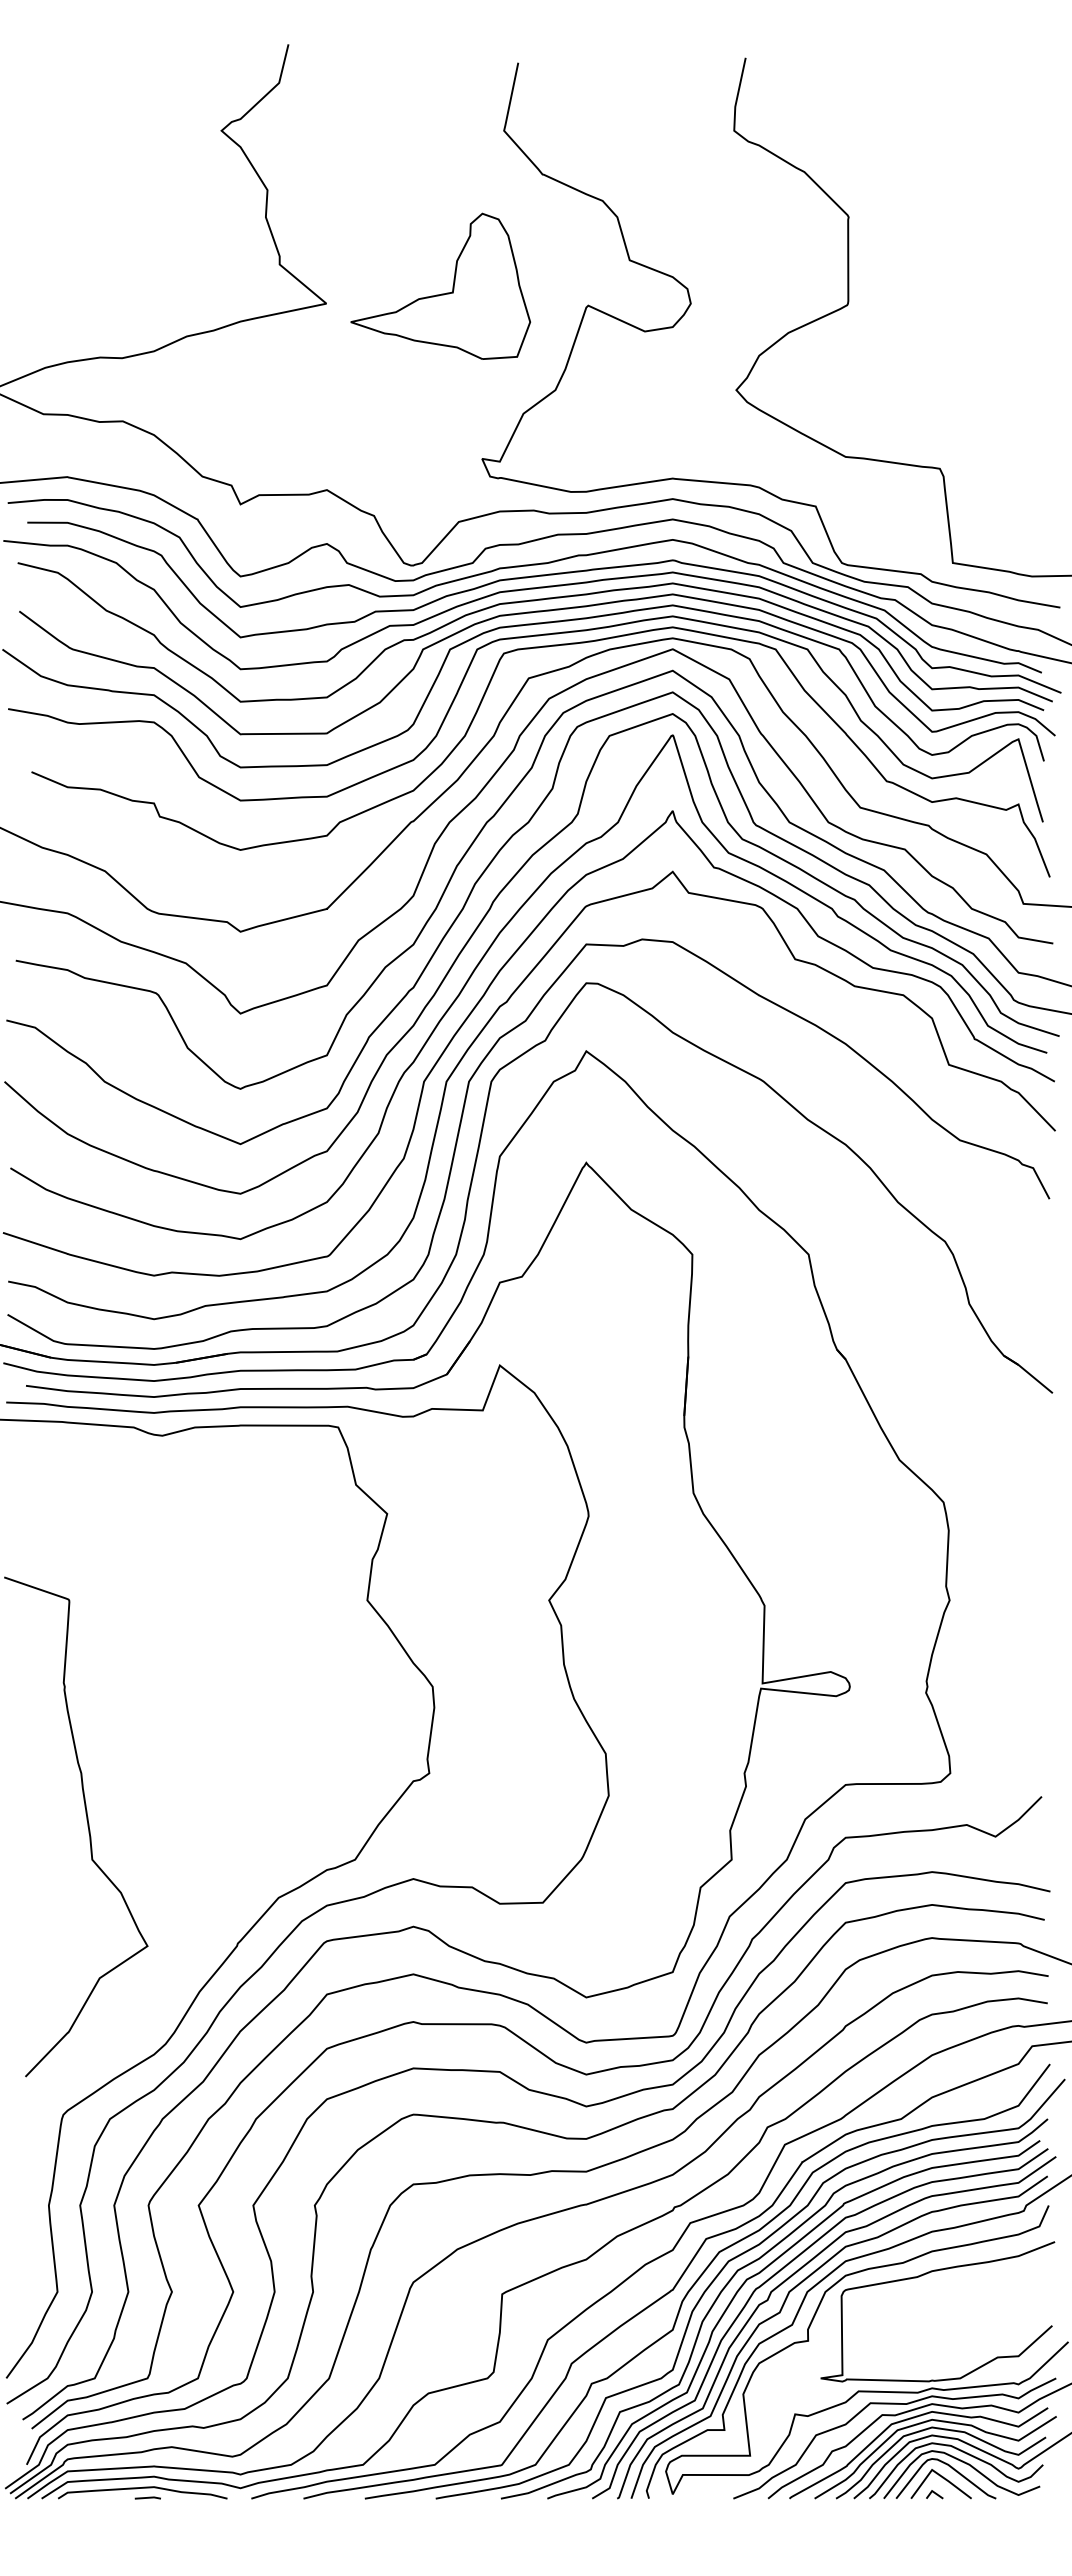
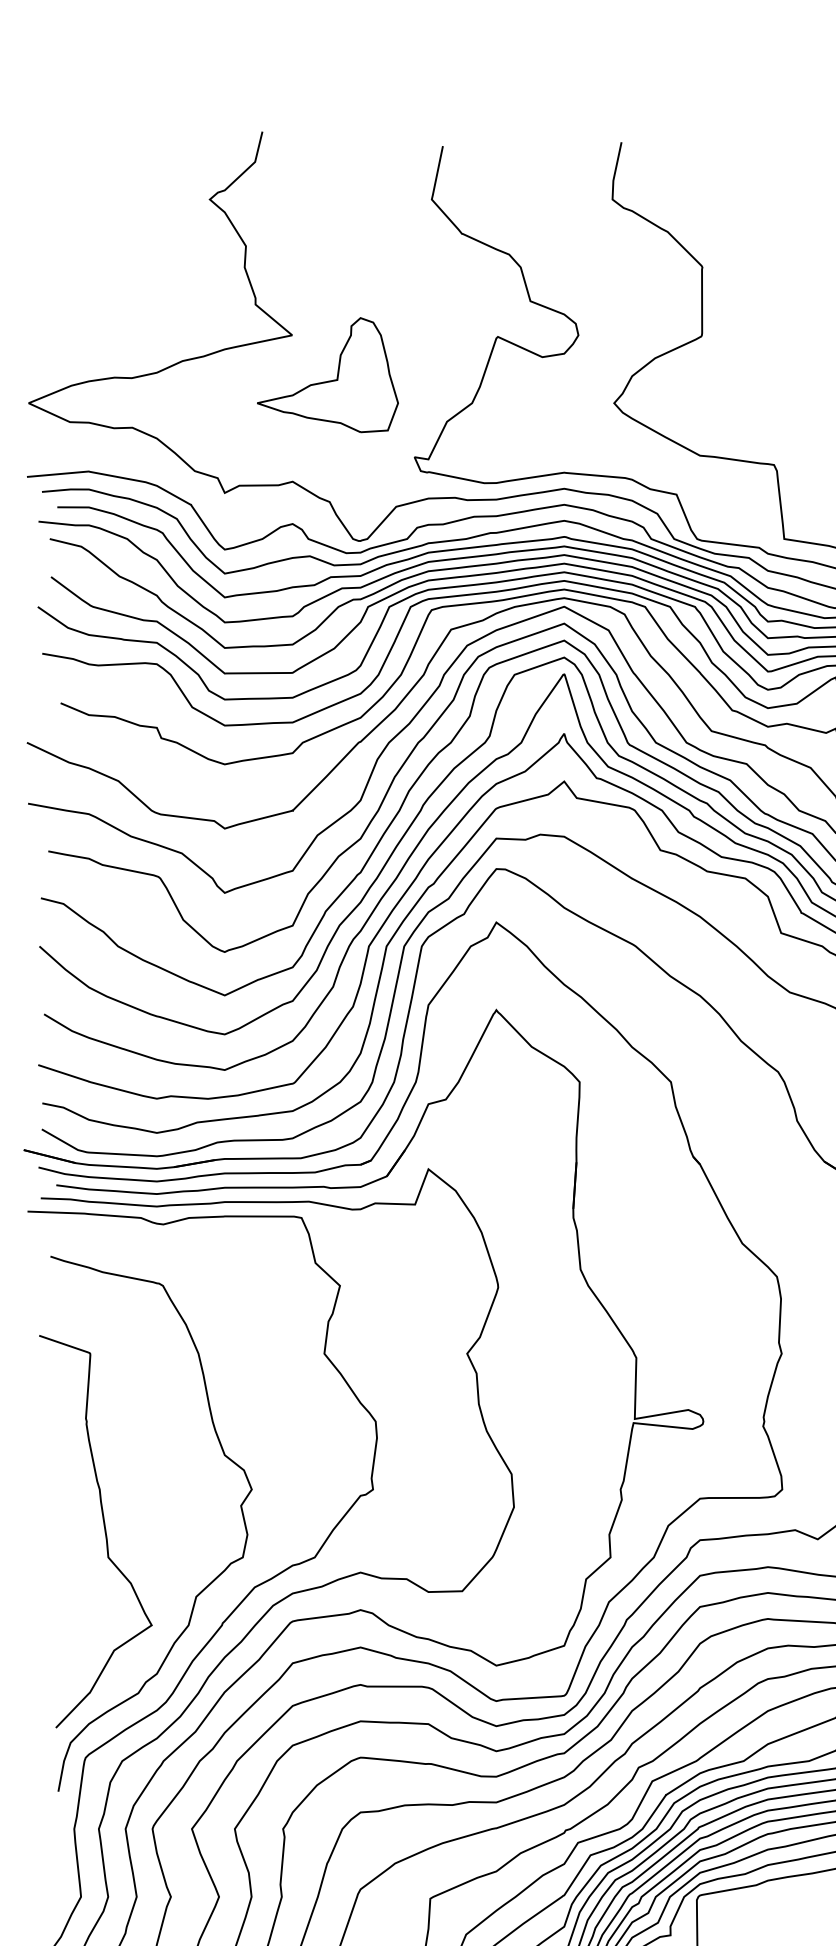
part: (441, 293) -> (328, 380), moved
curve: (213, 1899) -> (203, 1588), added

